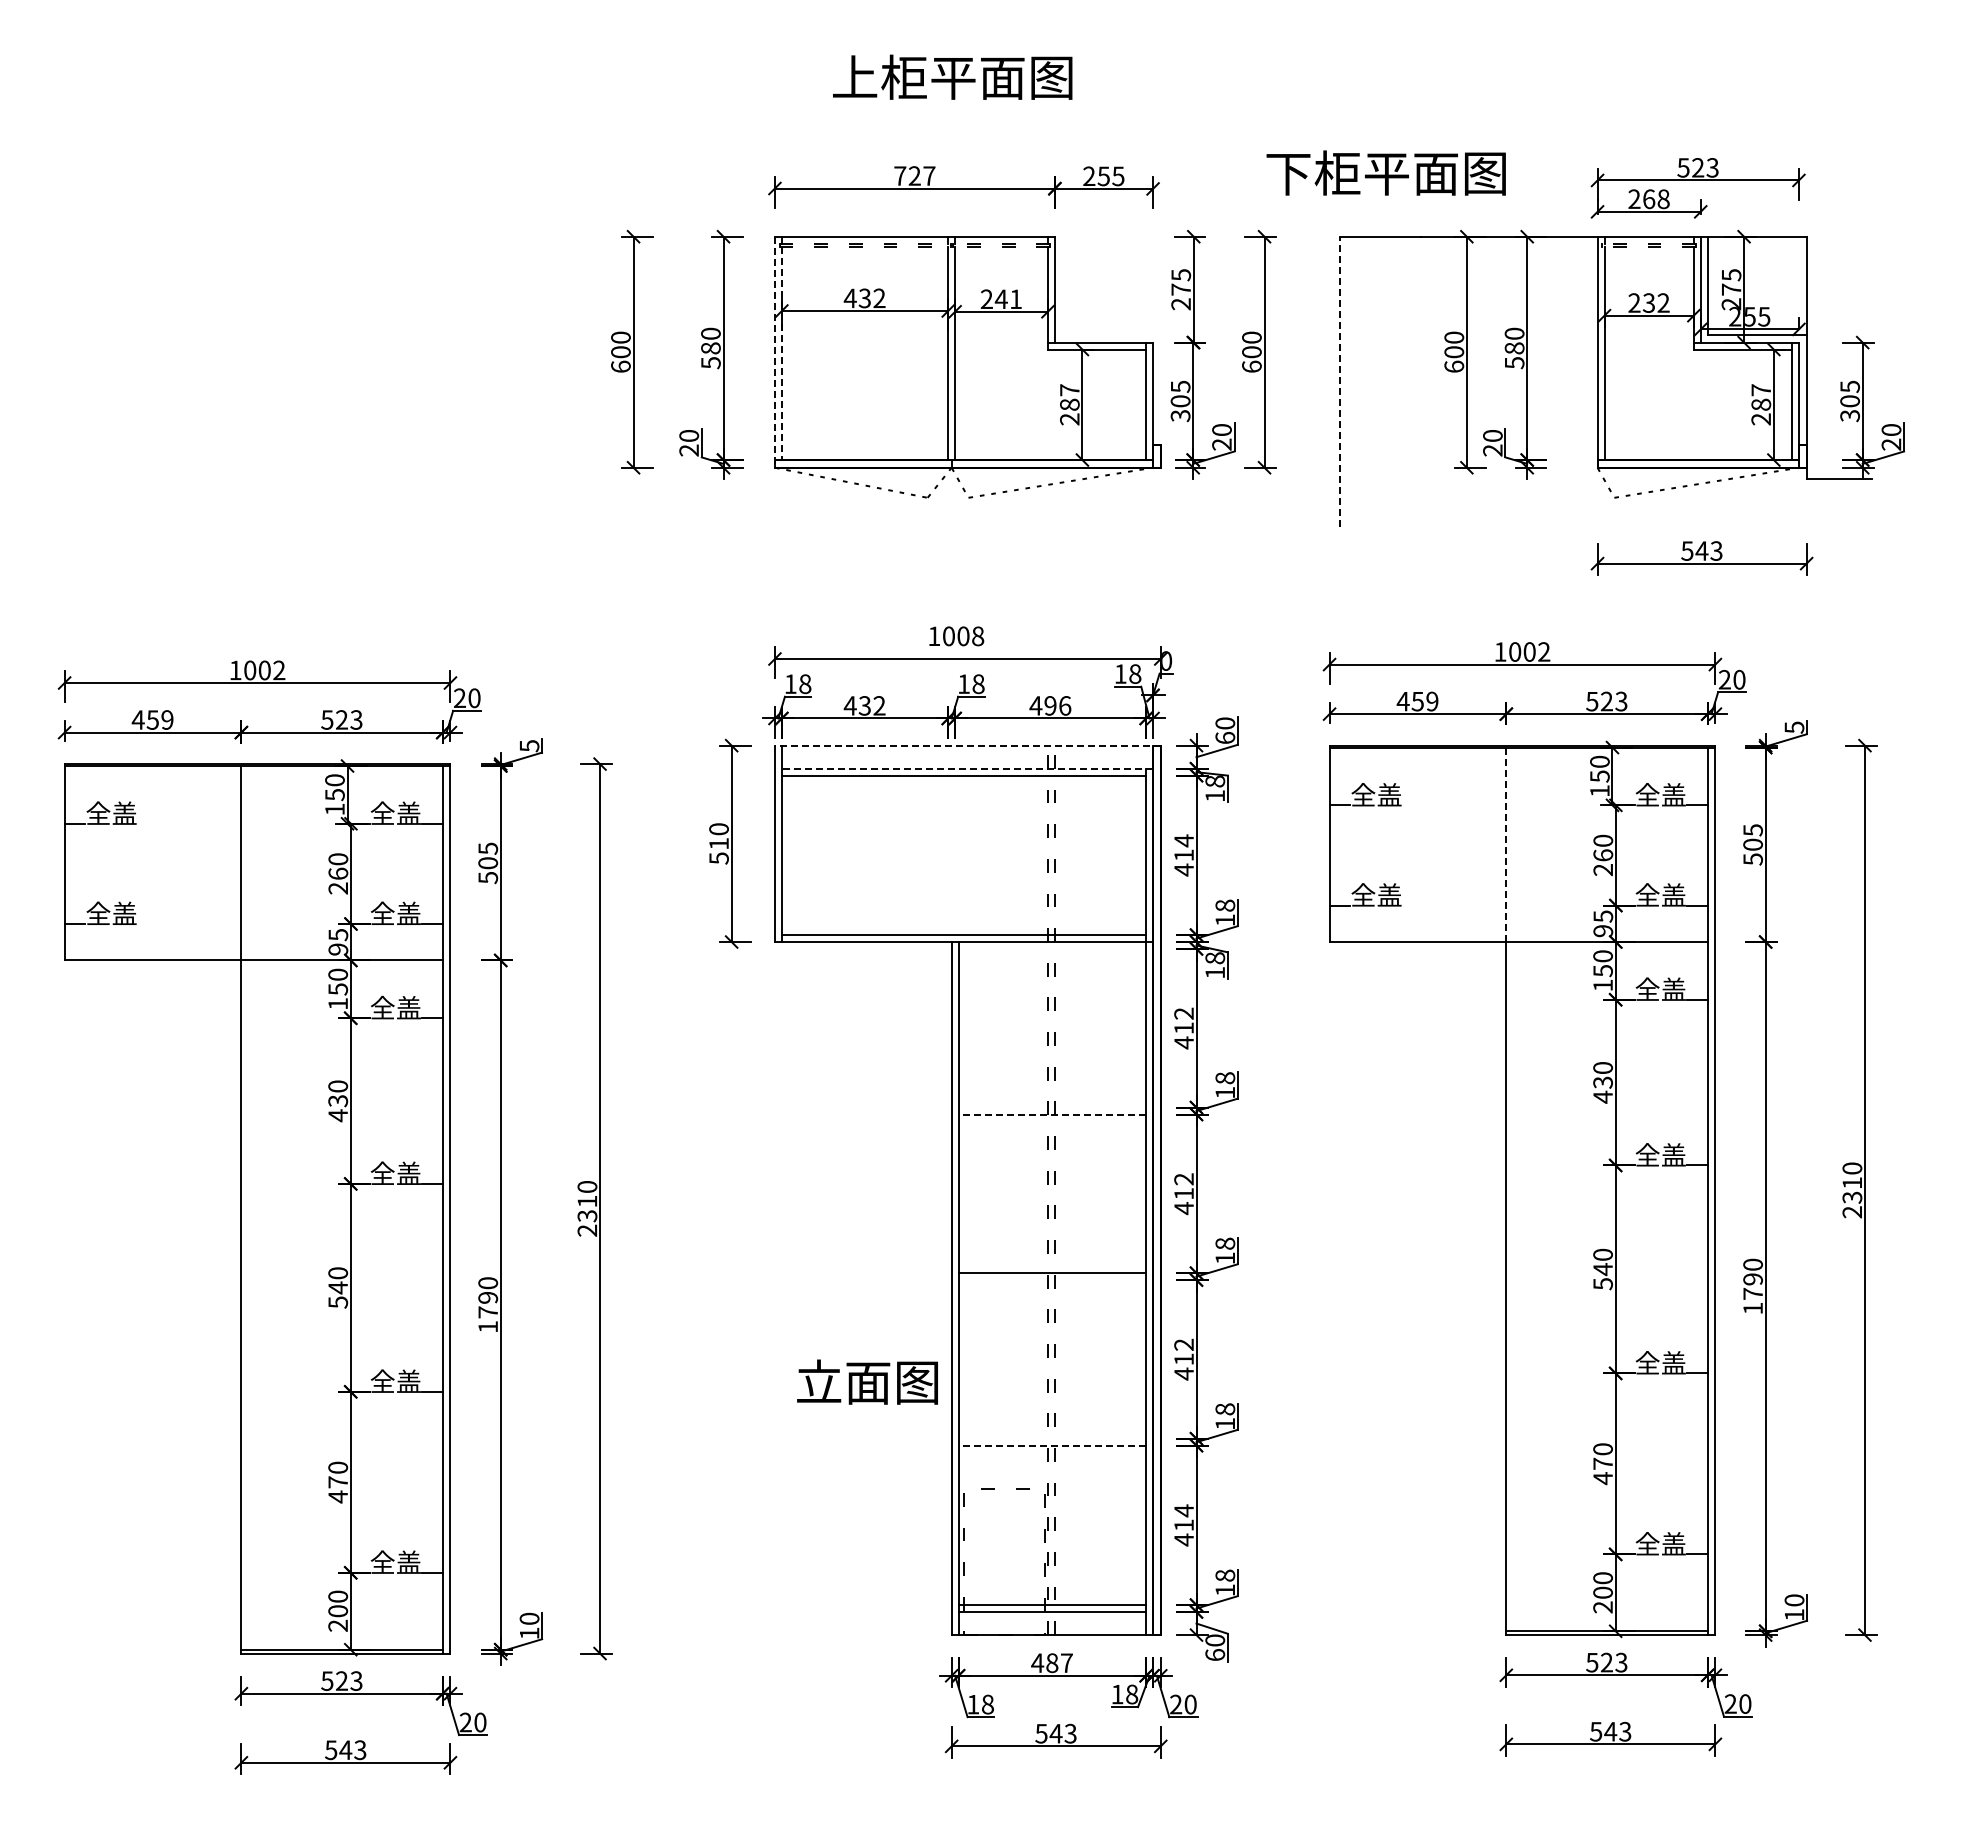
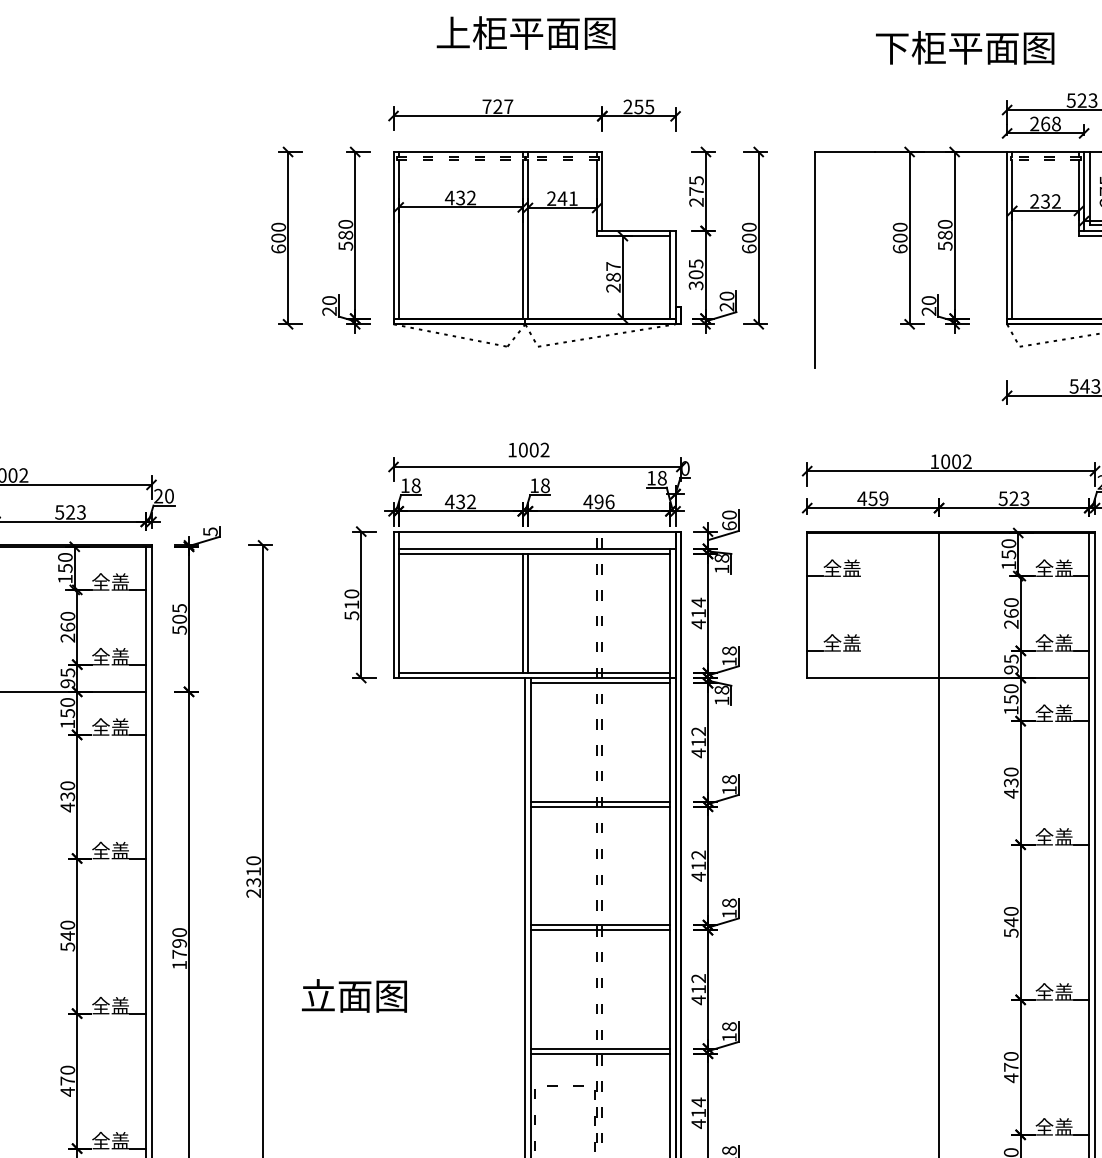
text: (1385, 172) -> (964, 47), moved
line: (774, 352) -> (393, 238), dashed -> solid
line: (781, 354) -> (398, 239), dashed -> solid
line: (1339, 381) -> (814, 259), dashed -> solid
text: (978, 636) -> (545, 450), 1008 -> 1002
line: (967, 745) -> (537, 531), dashed -> solid
line: (967, 768) -> (537, 548), dashed -> solid
line: (1506, 844) -> (939, 605), dashed -> solid
line: (948, 855) -> (522, 613), added
line: (955, 855) -> (528, 613), added
line: (1052, 948) -> (600, 682), added
line: (1052, 1107) -> (600, 801), added
line: (1052, 1114) -> (600, 806), dashed -> solid
line: (1052, 1280) -> (600, 930), added
text: (867, 1381) -> (354, 995), moved
line: (1052, 1438) -> (600, 1048), added
line: (1052, 1445) -> (600, 1053), dashed -> solid

